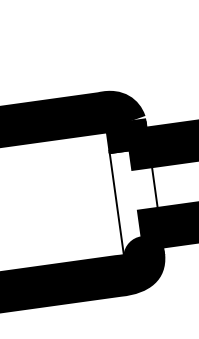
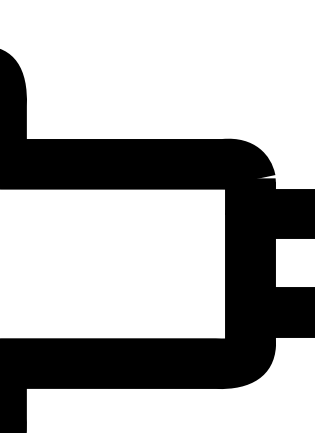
fill: (136, 203) -> (250, 279), added

